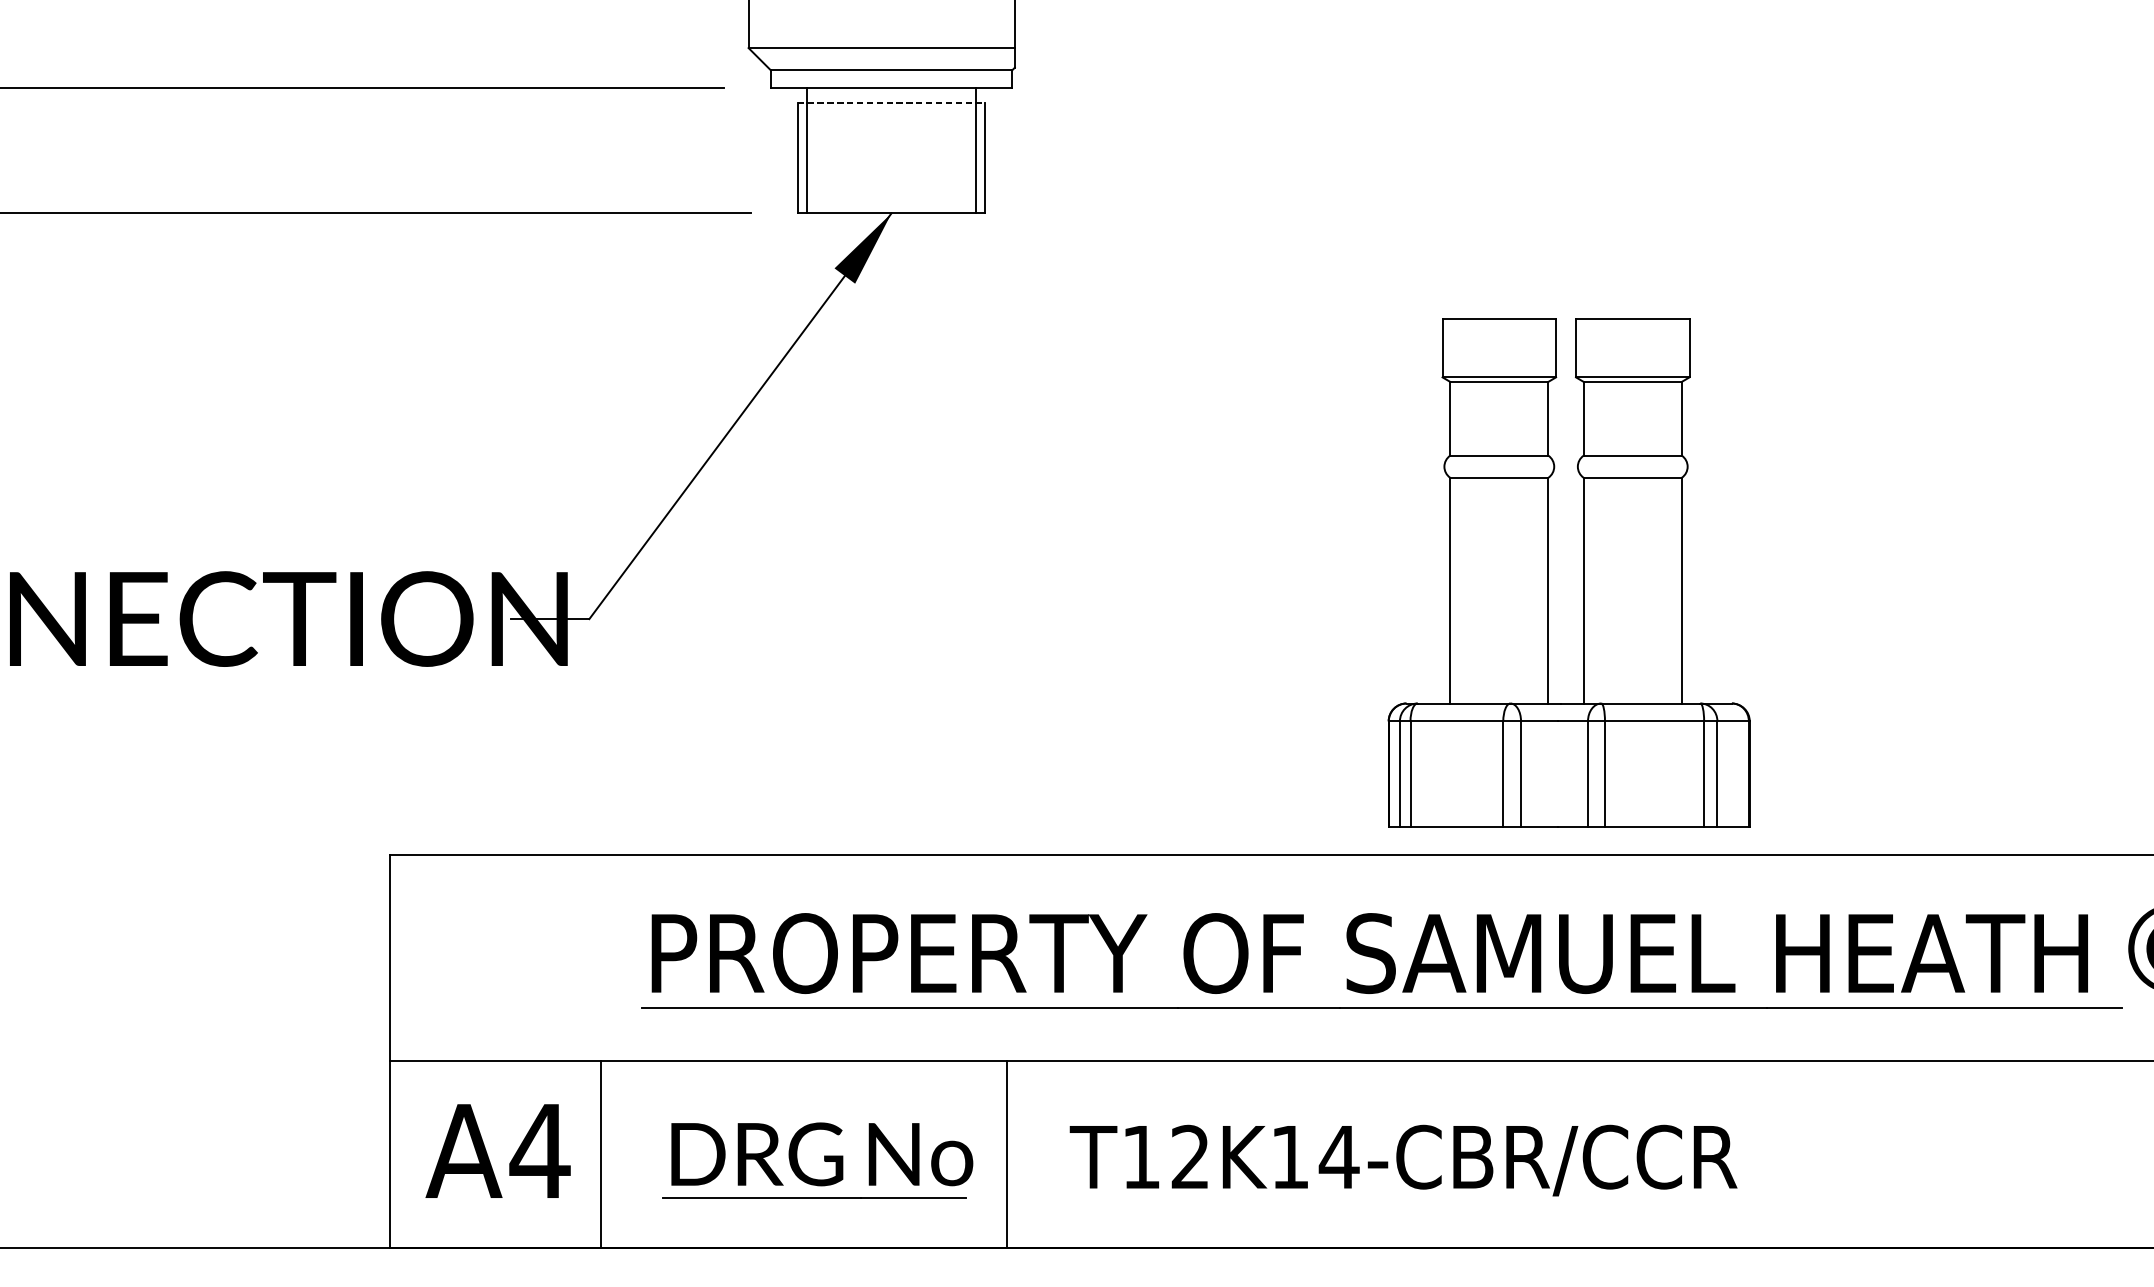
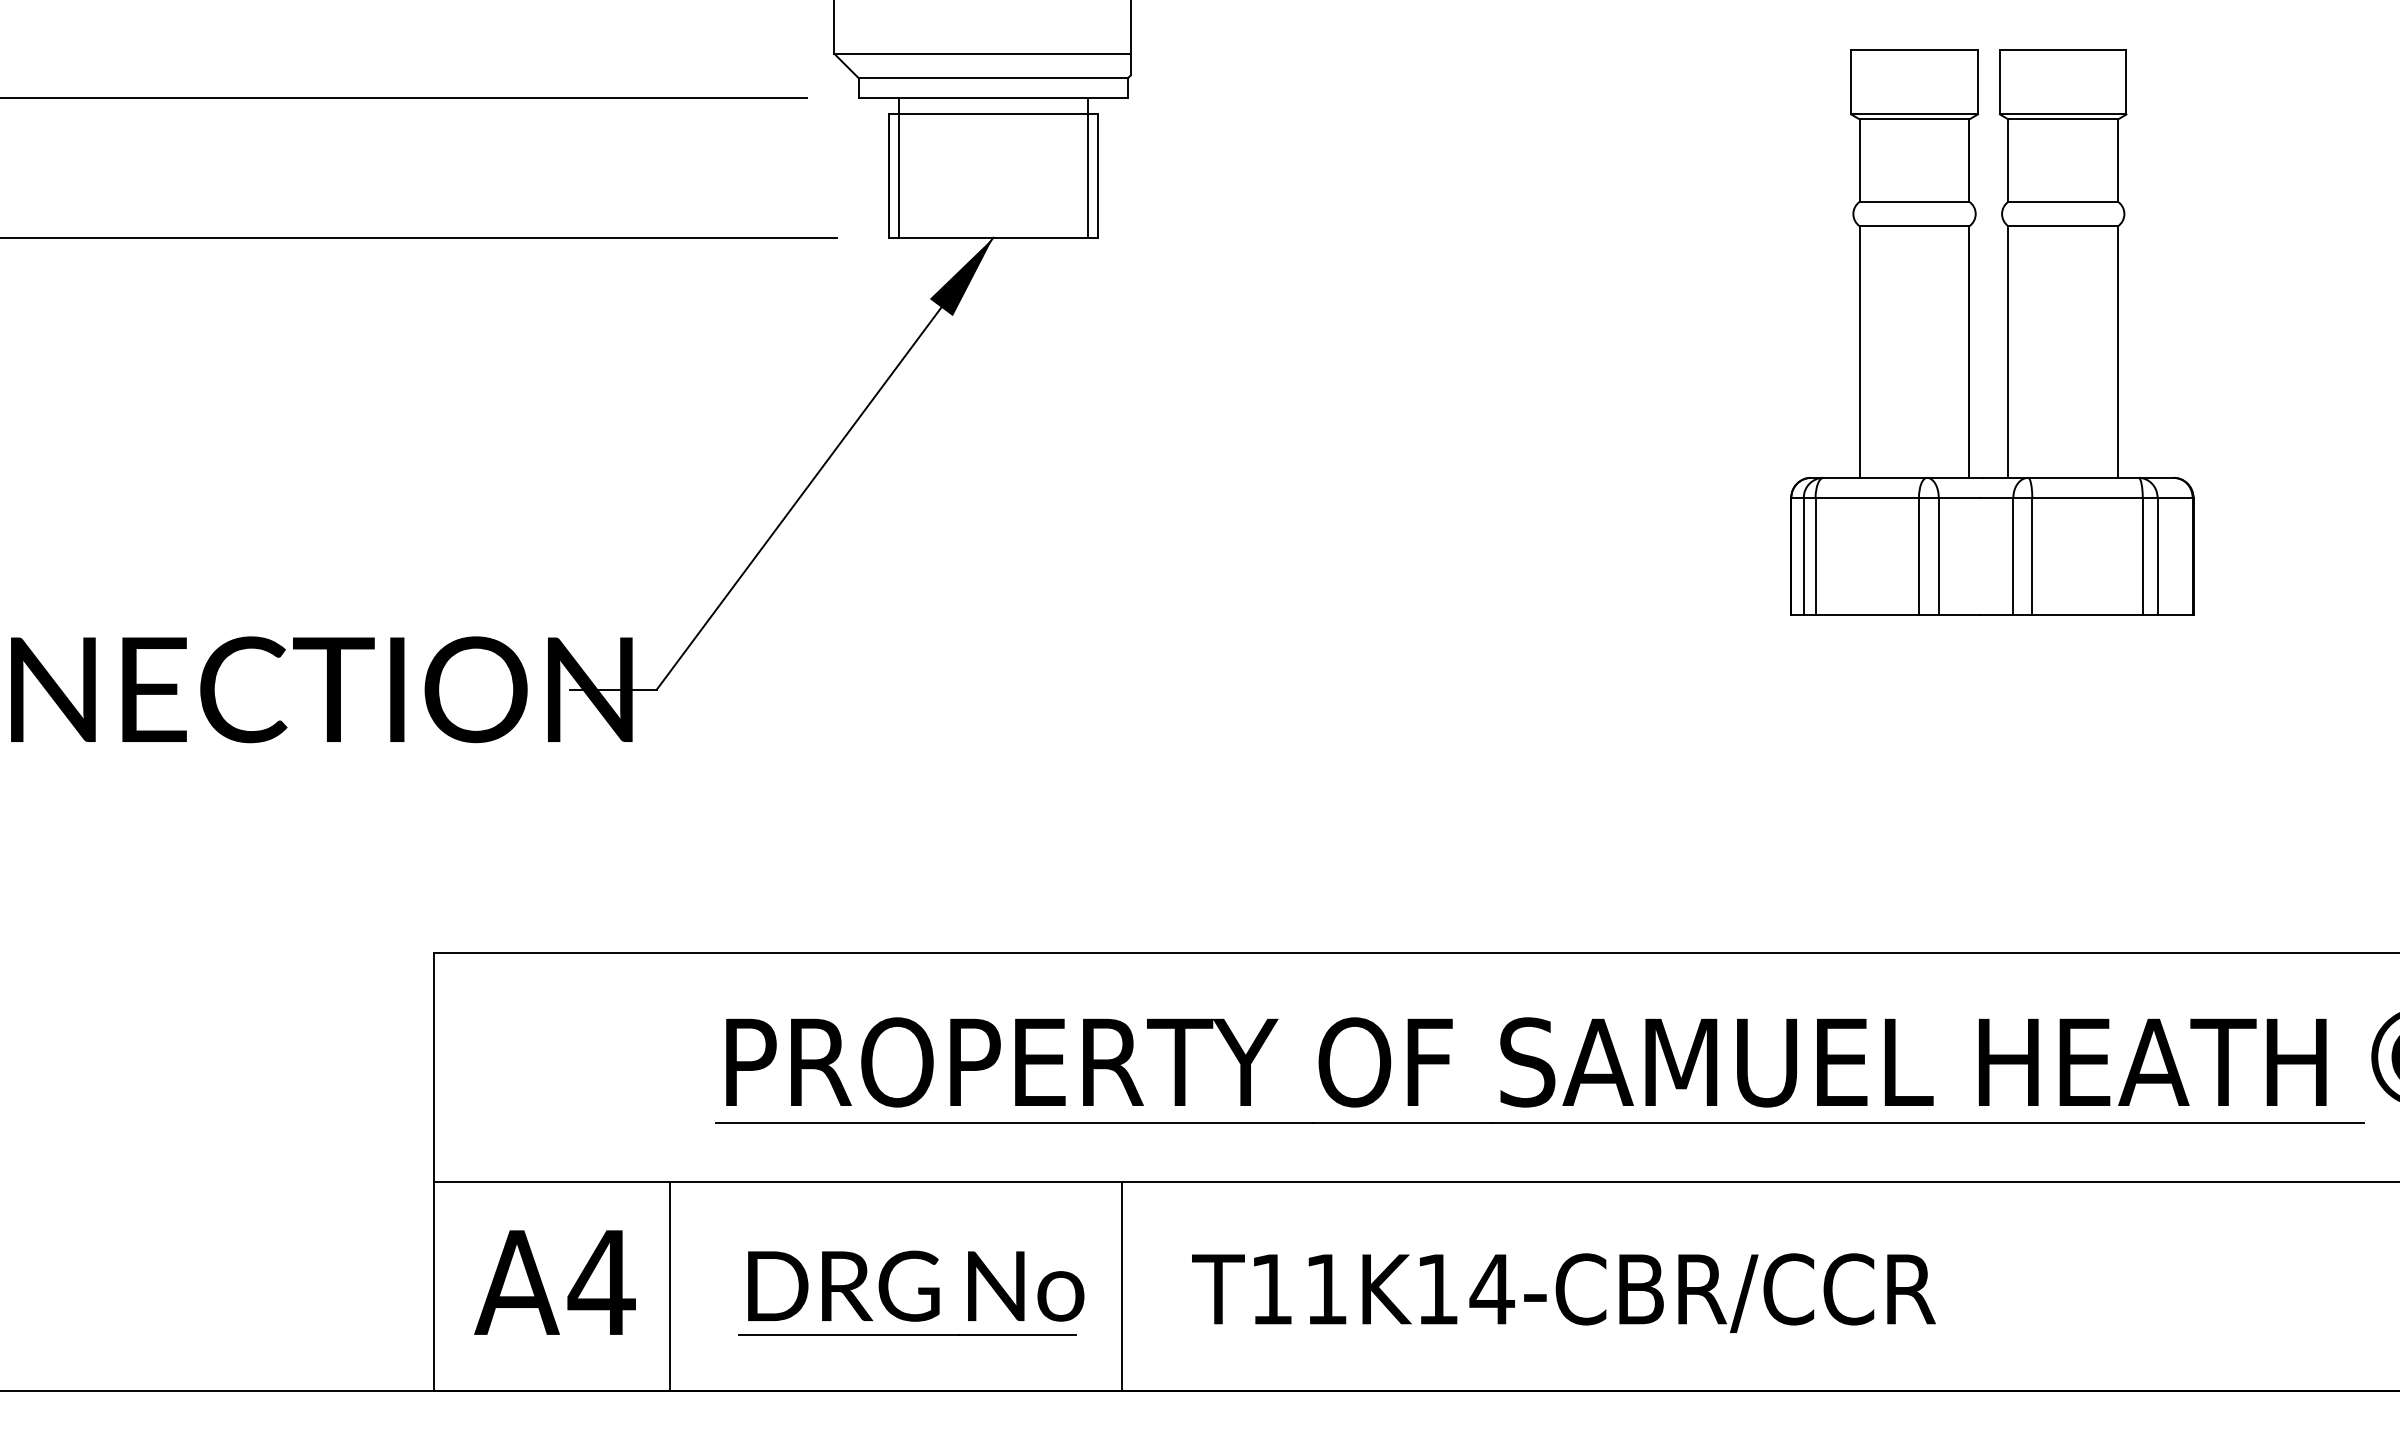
line: (891, 102) -> (993, 114), dashed -> solid
part: (1582, 573) -> (2007, 332), moved
text: (1189, 1156) -> (1325, 1288), T12K14-CBR/CCR -> T11K14-CBR/CCR

